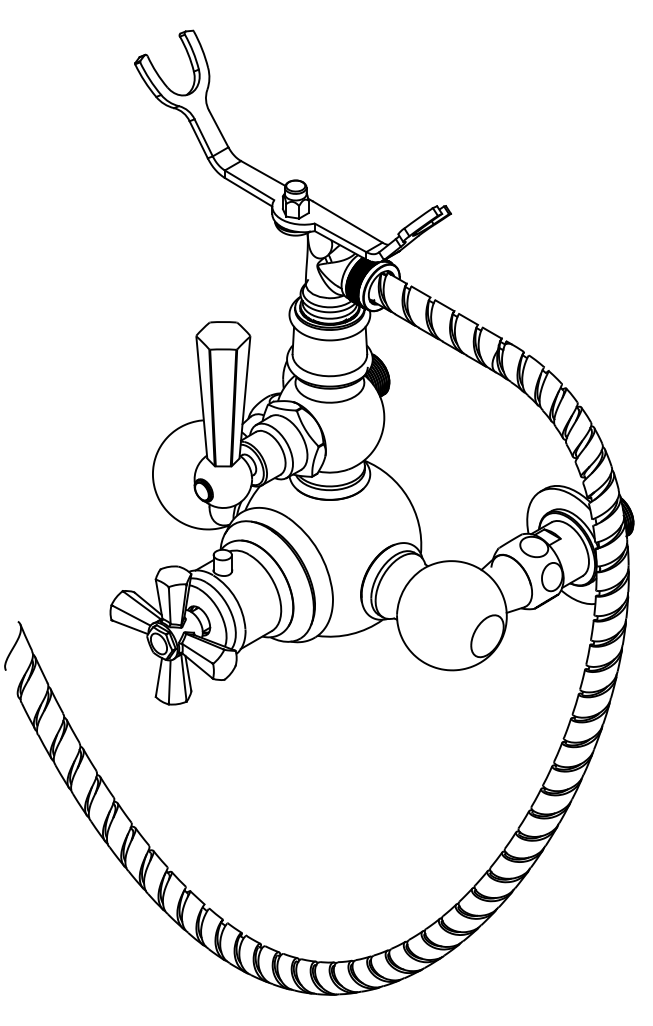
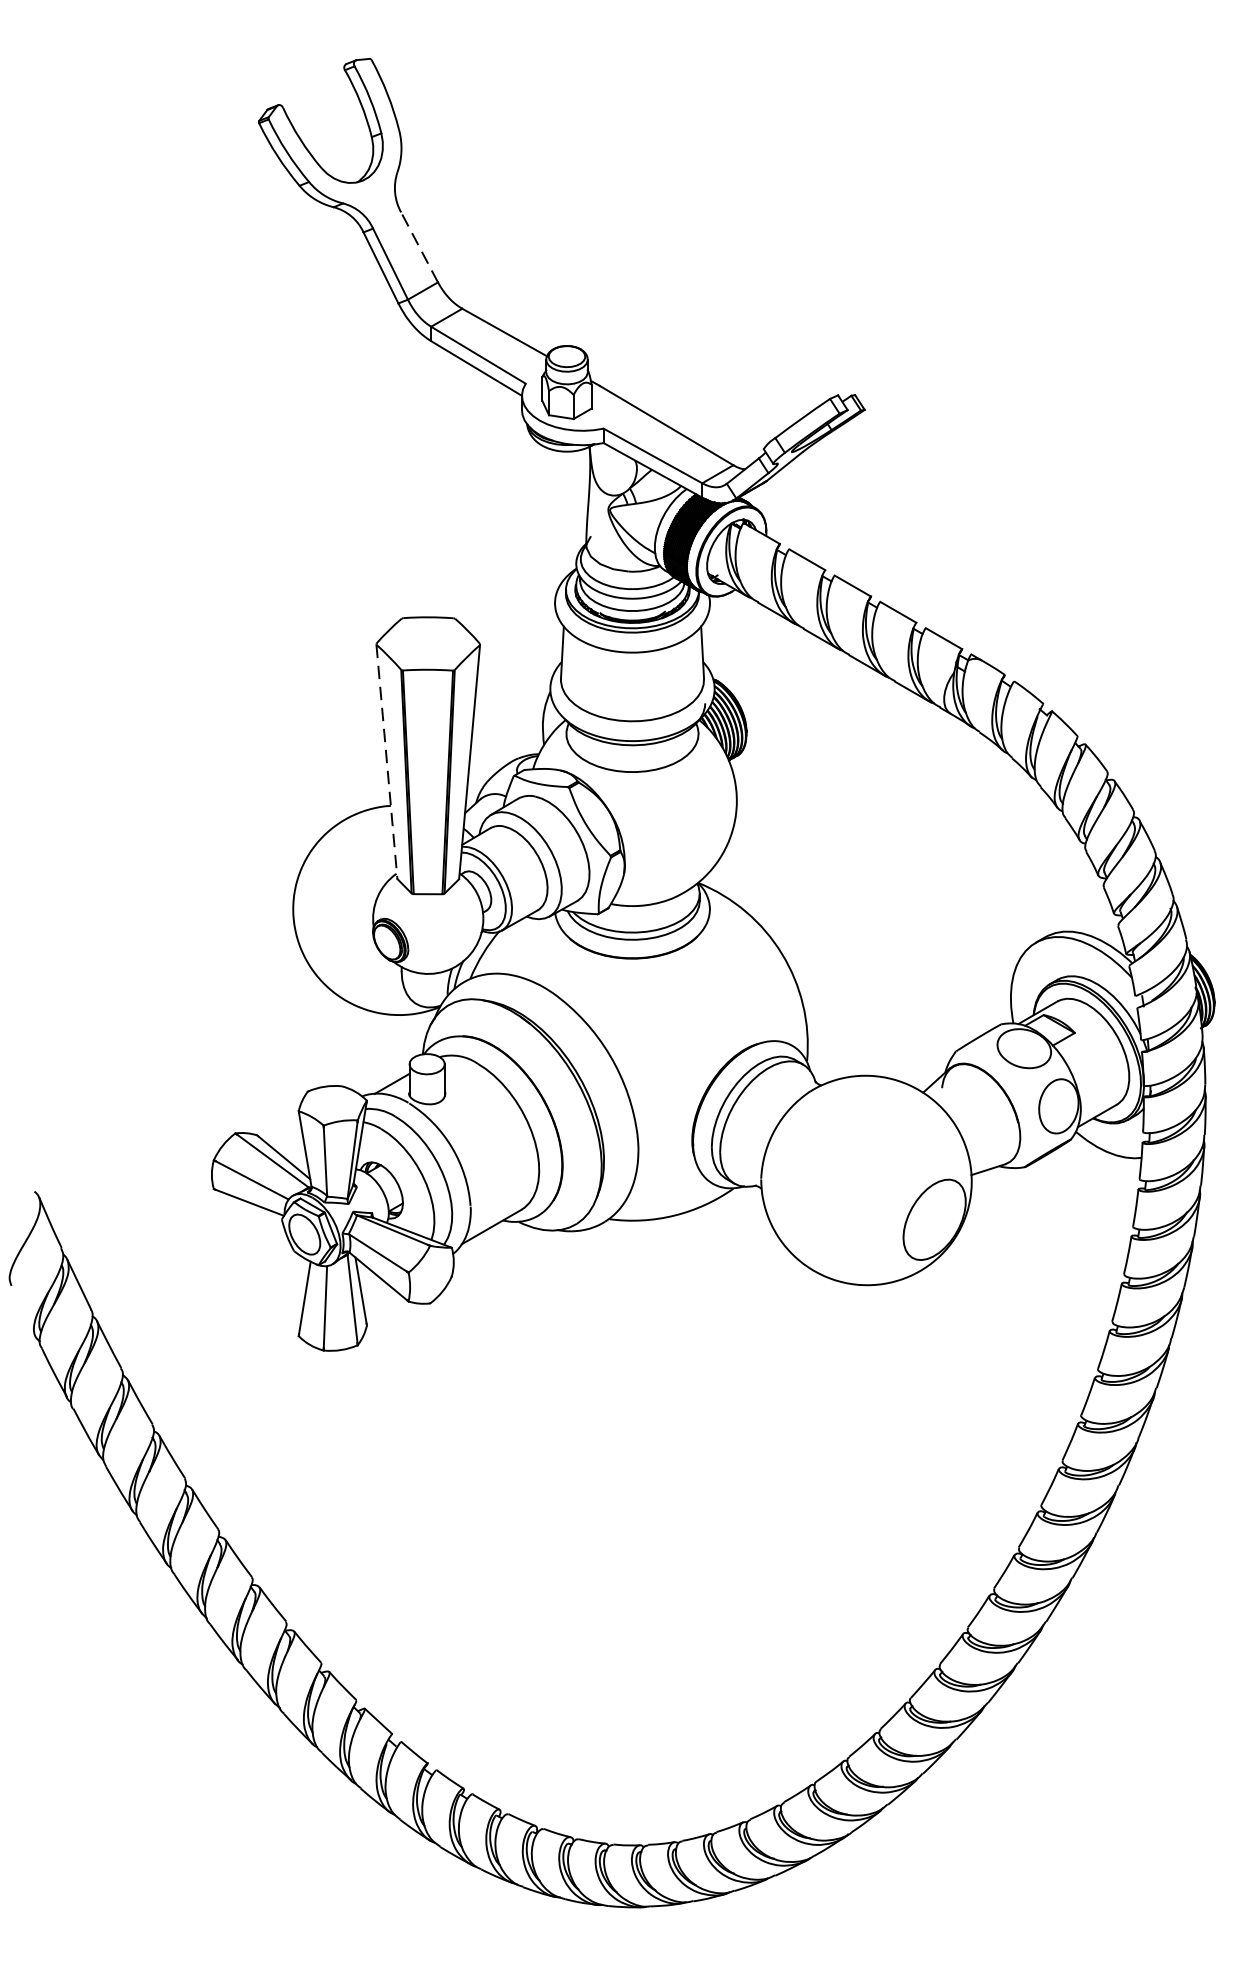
line: (218, 129) -> (418, 248), solid -> dashed
line: (201, 397) -> (386, 762), solid -> dashed

